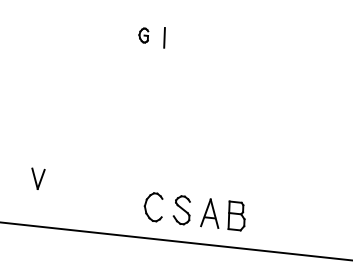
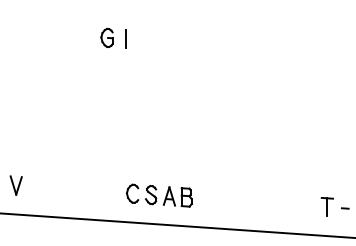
part: (143, 35) -> (106, 37), size x1.43
part: (37, 178) -> (15, 185), moved
part: (194, 211) -> (159, 195), size x0.71

